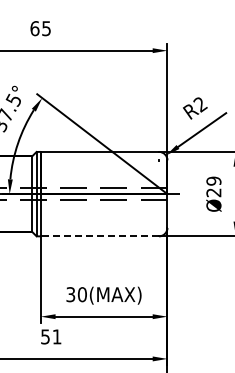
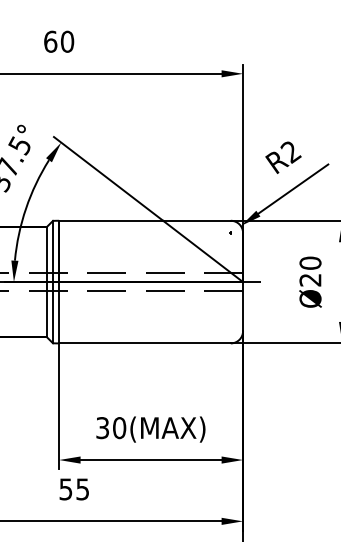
text: (46, 28) -> (67, 41), 65 -> 60
text: (213, 180) -> (309, 262), Ø29 -> Ø20
line: (99, 236) -> (144, 343), dashed -> solid
text: (56, 336) -> (81, 488), 51 -> 55

